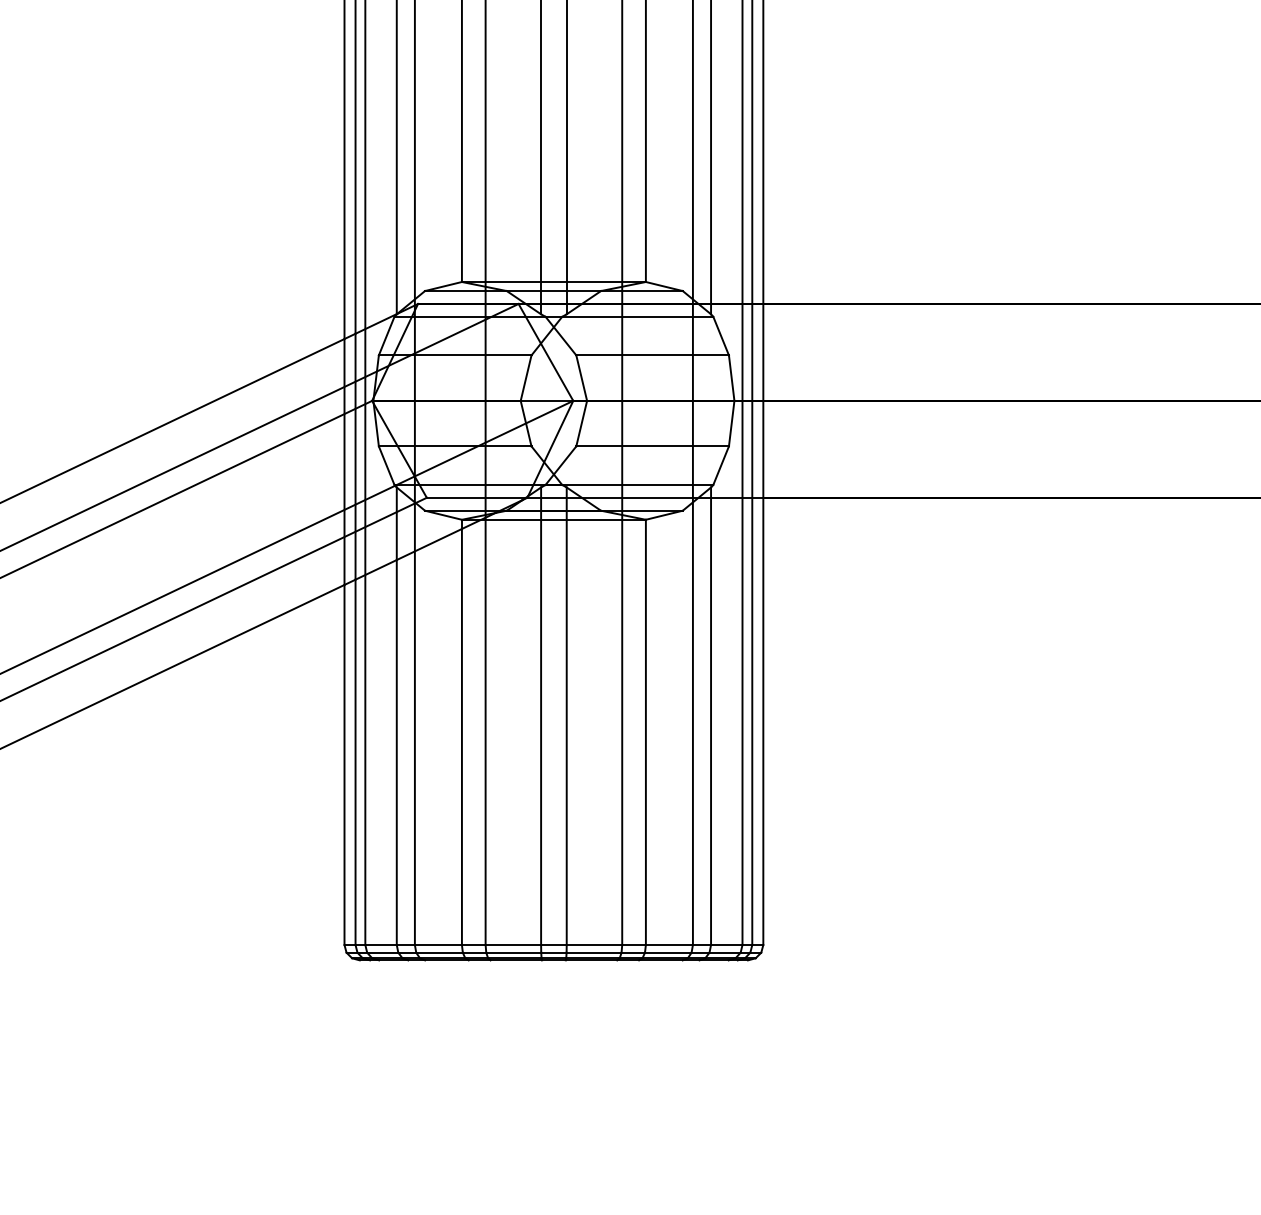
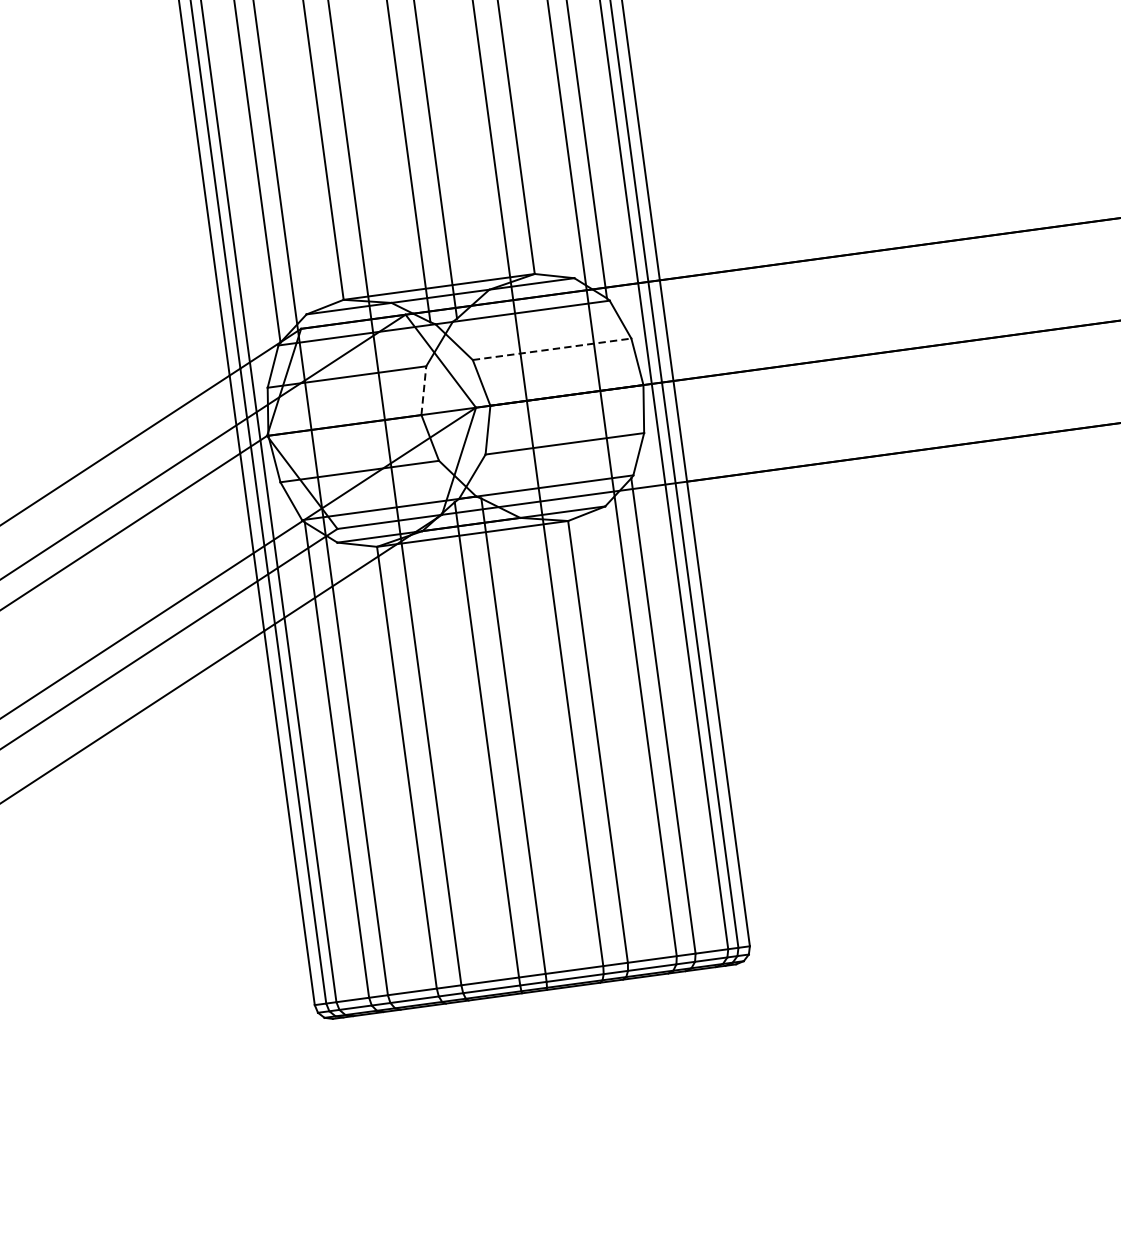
line: (653, 355) -> (552, 349), solid -> dashed
line: (526, 377) -> (424, 389), solid -> dashed

